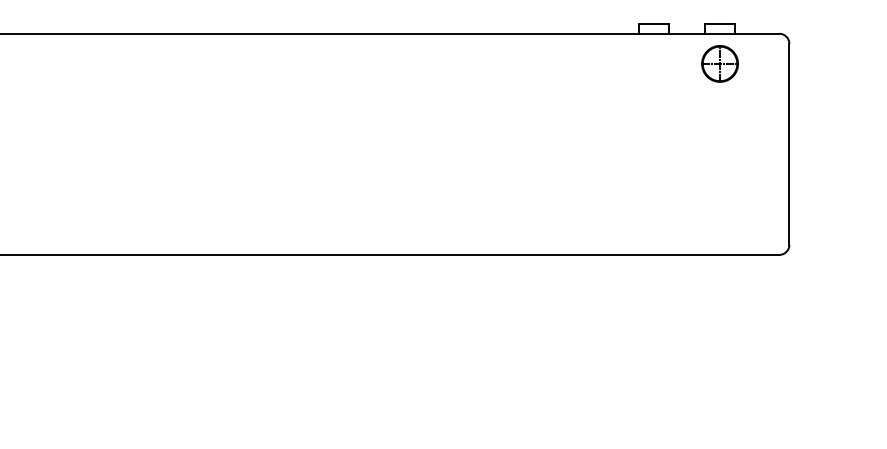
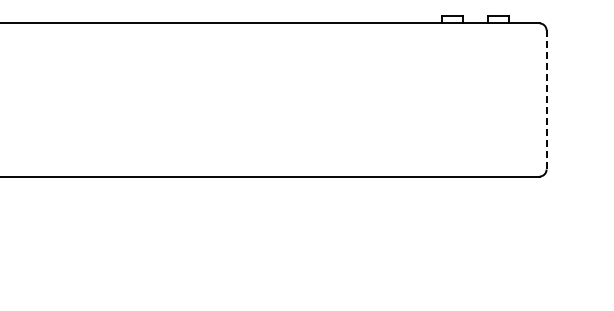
part: (720, 64) -> (498, 44), removed
line: (789, 143) -> (546, 99), solid -> dashed

